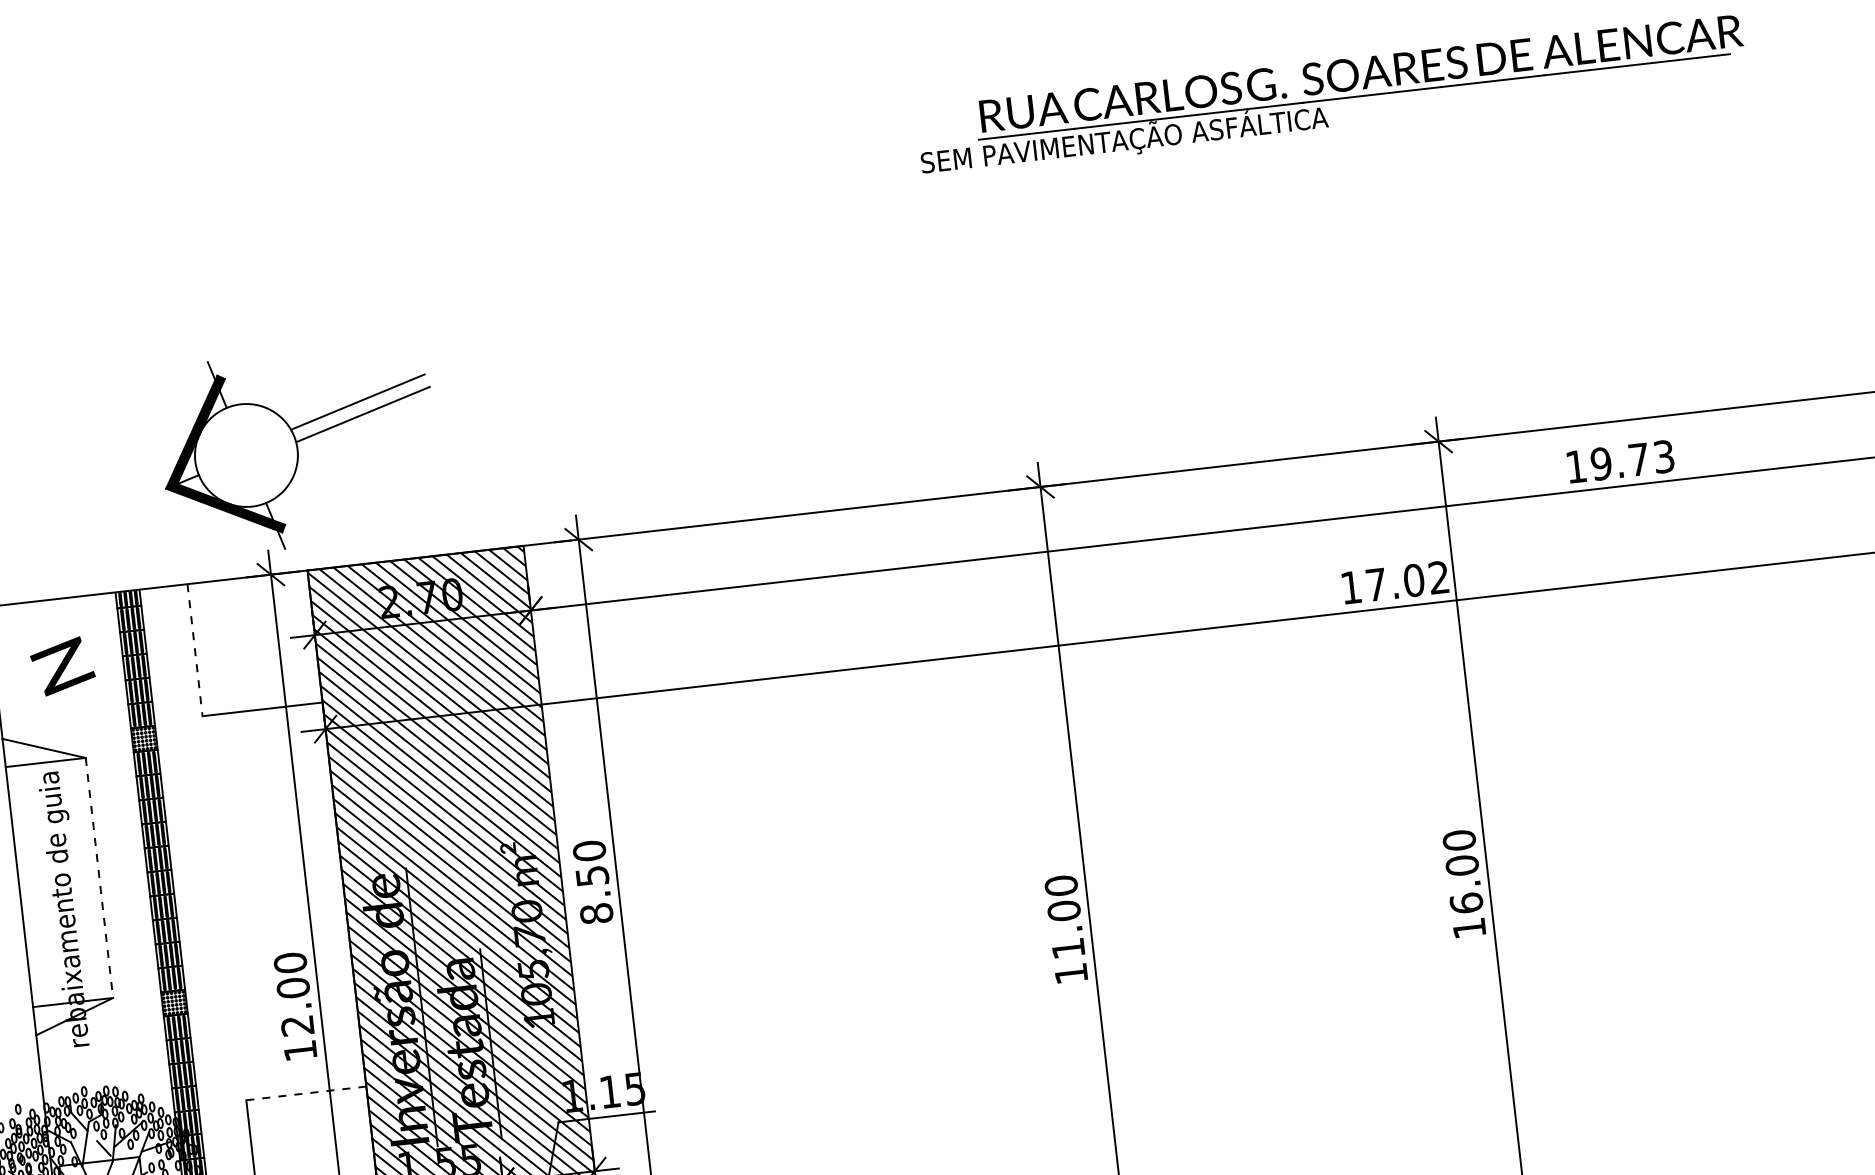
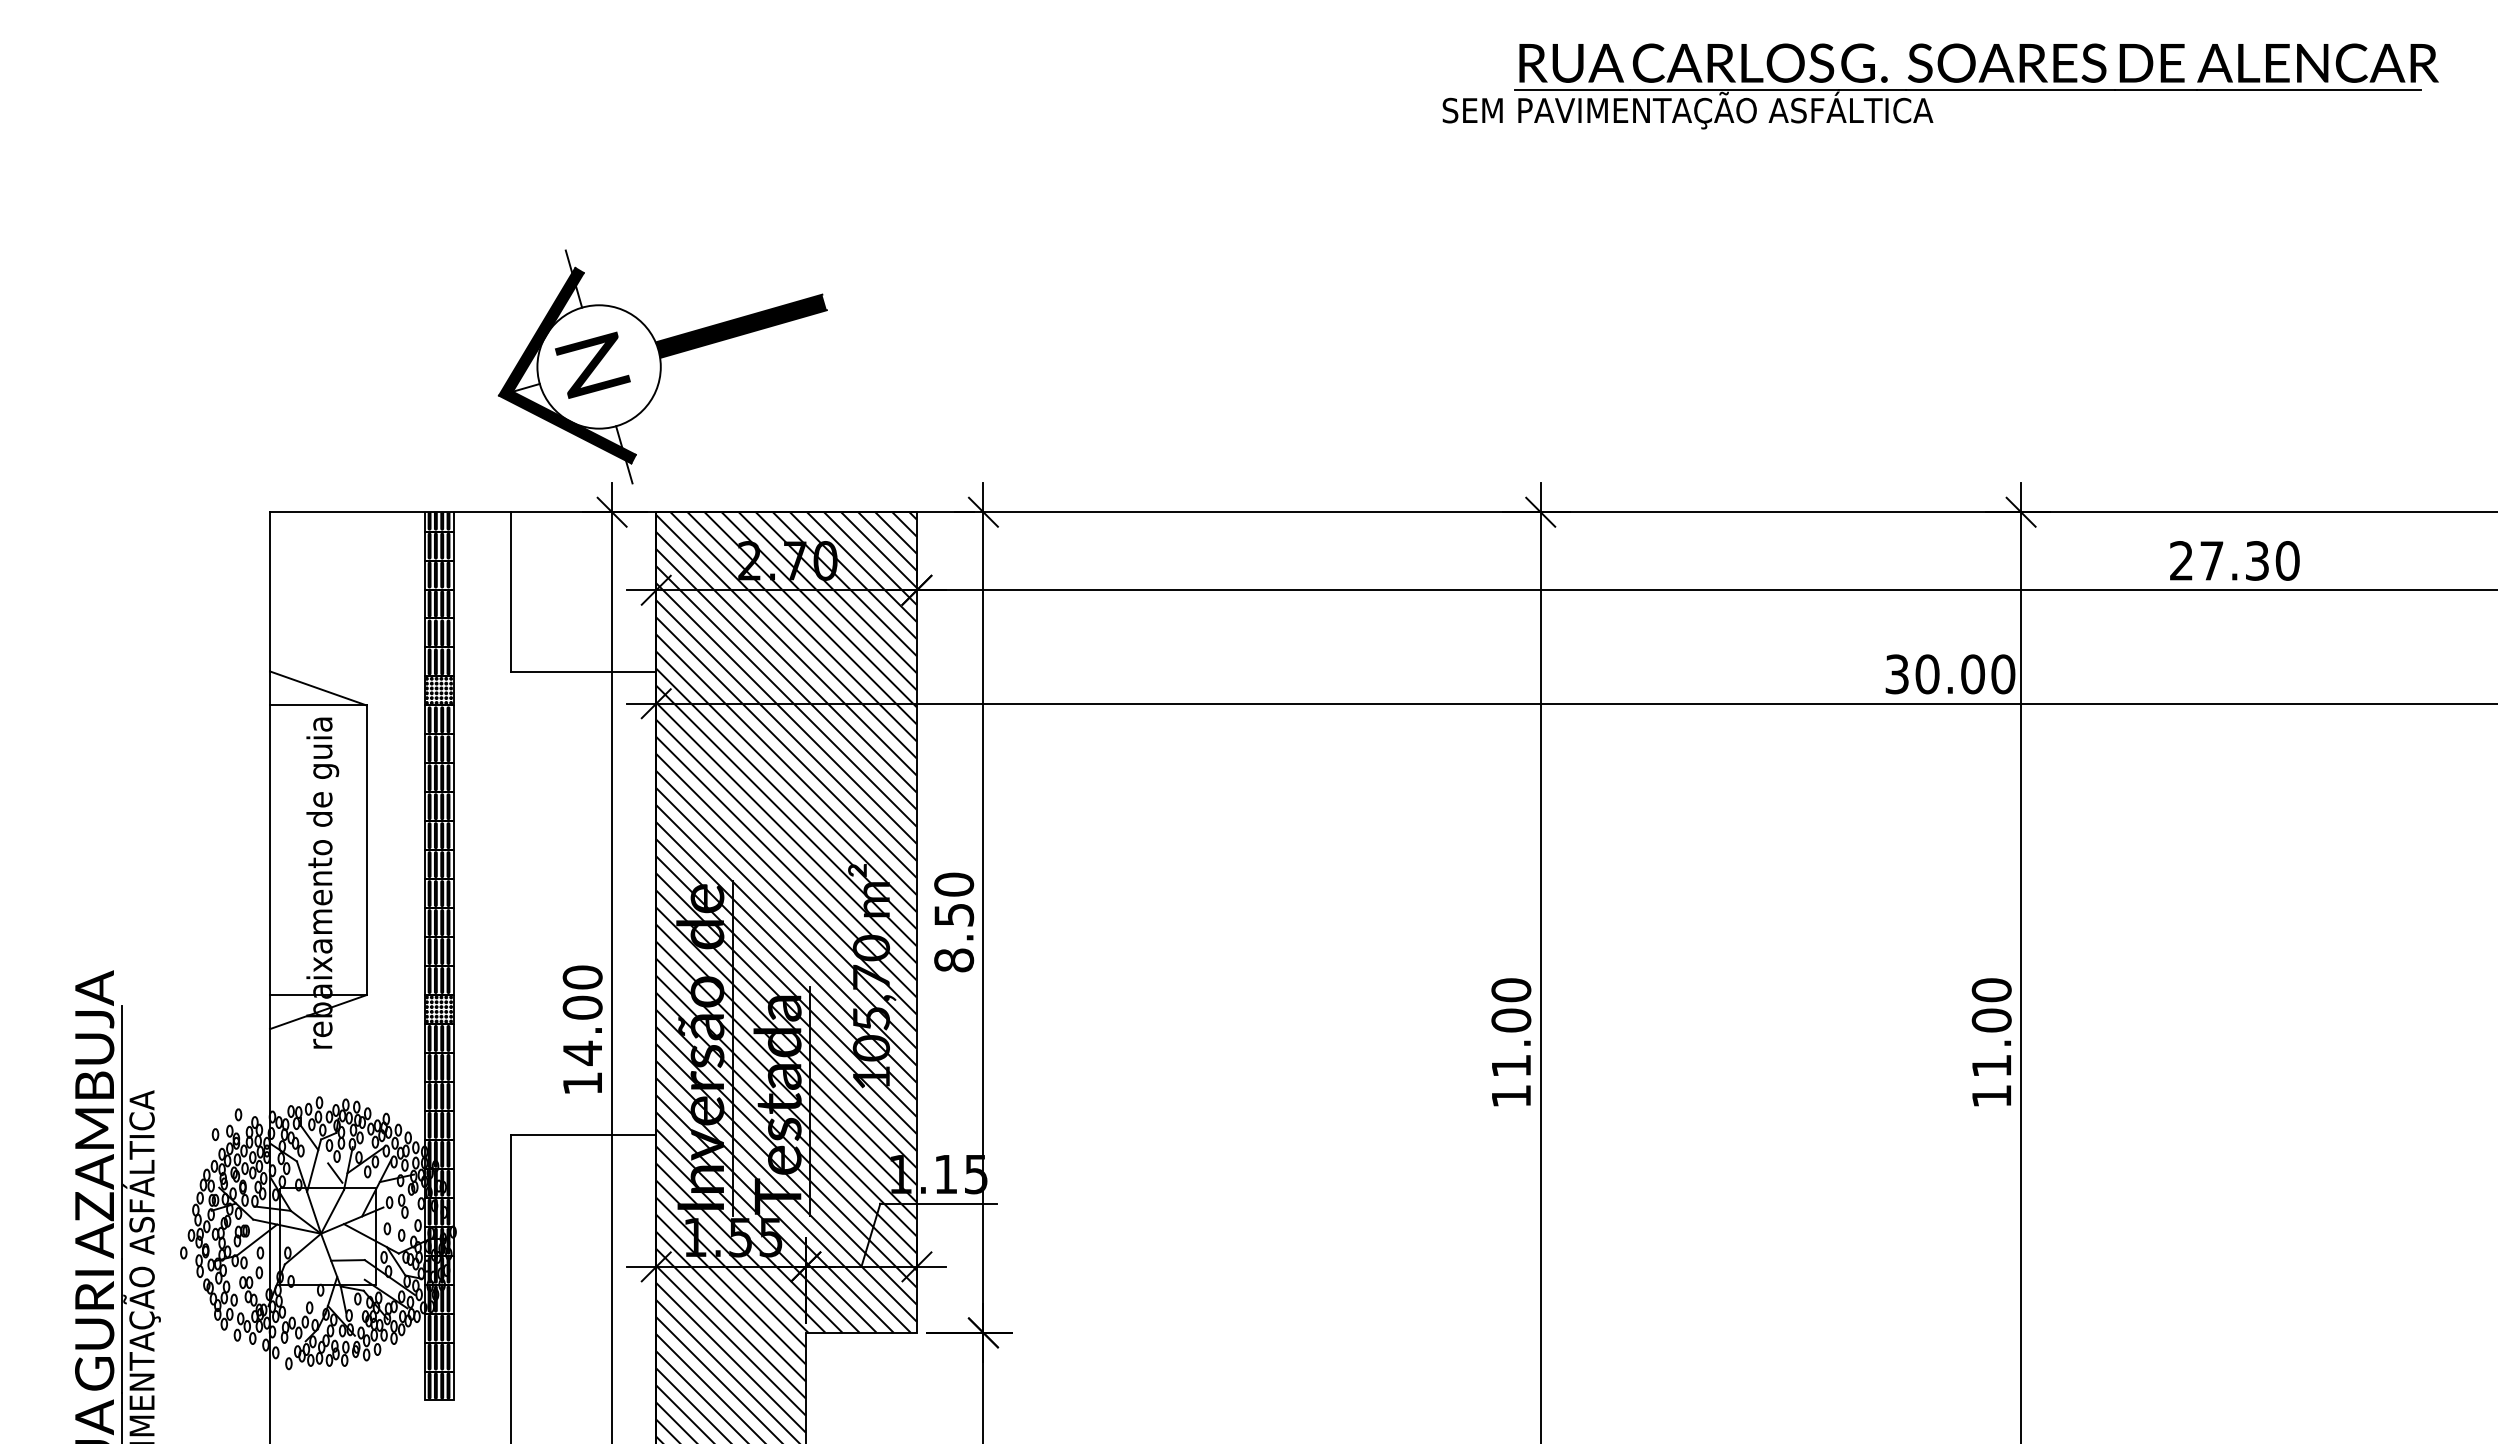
fill: (359, 407) -> (740, 325), added
text: (1620, 461) -> (2234, 560), 19.73 -> 27.30
text: (1395, 582) -> (1950, 674), 17.02 -> 30.00
line: (195, 649) -> (511, 591), dashed -> solid
text: (62, 665) -> (592, 364), moved
line: (99, 878) -> (366, 850), dashed -> solid
text: (1466, 902) -> (1991, 1065), 16.00 -> 11.00
text: (296, 1025) -> (581, 1052), 12.00 -> 14.00
line: (305, 1093) -> (583, 1134), dashed -> solid

